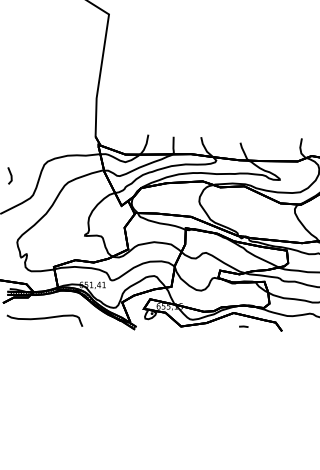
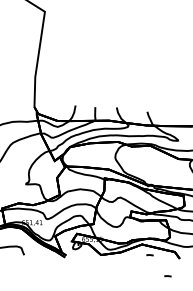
line: (266, 353) -> (167, 276), added

